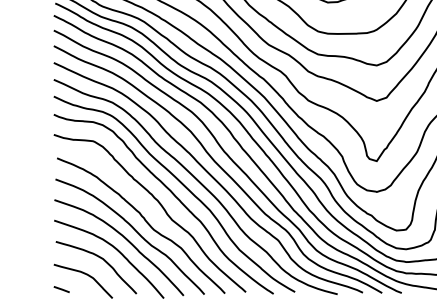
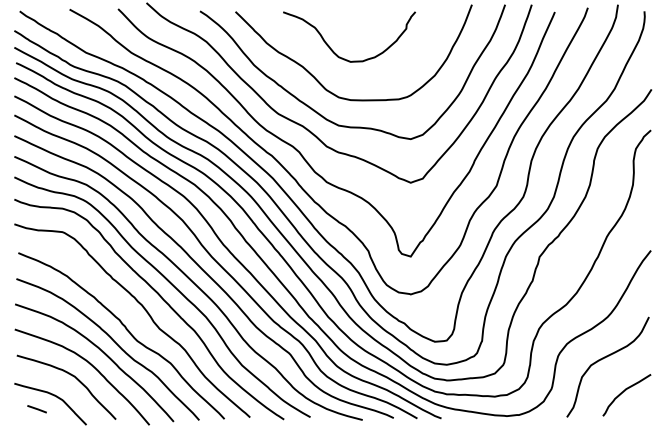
line: (61, 289) -> (36, 409), moved

